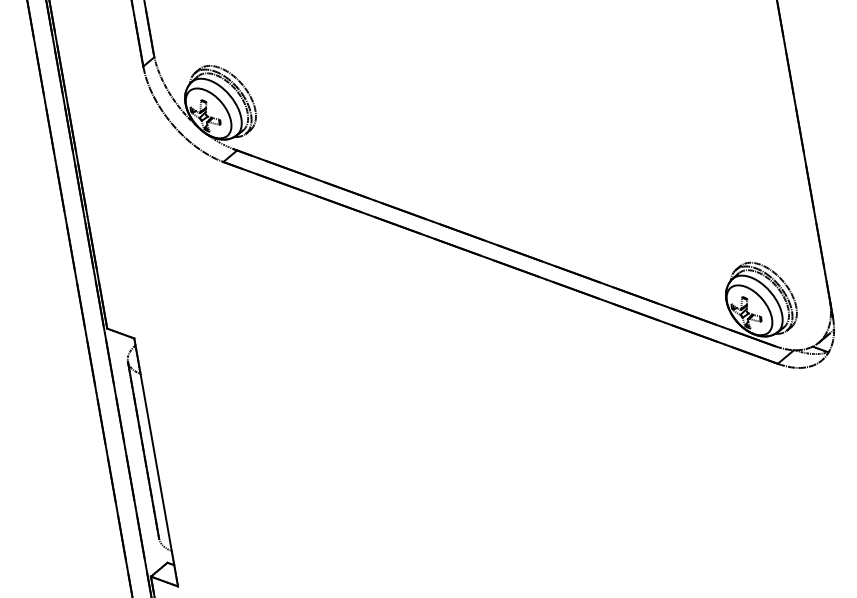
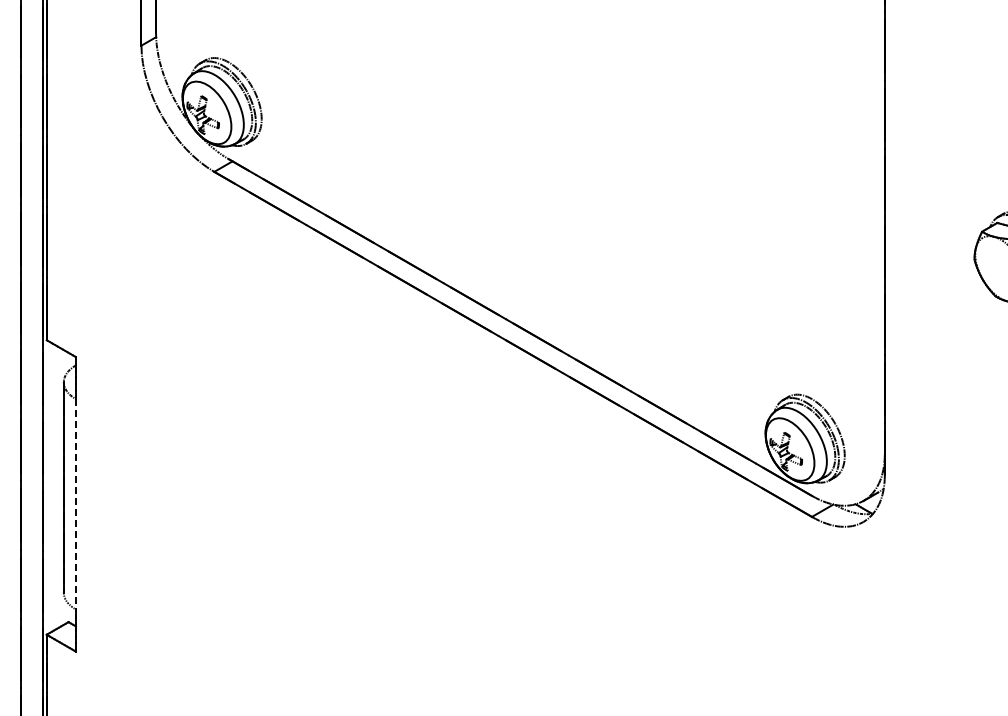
line: (155, 462) -> (75, 504), solid -> dashed

